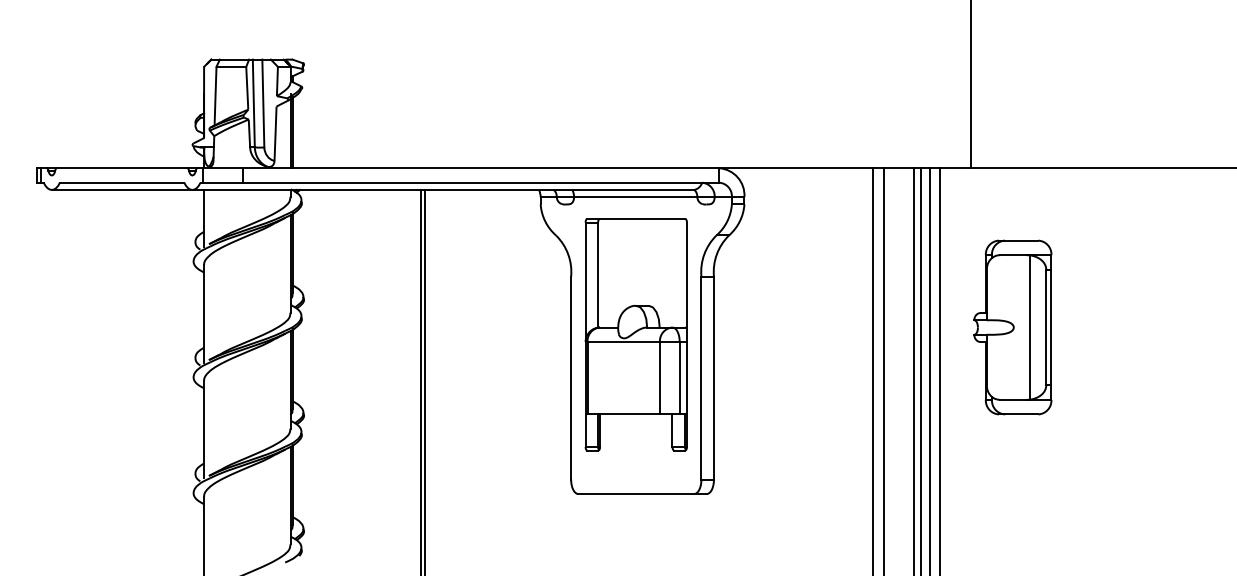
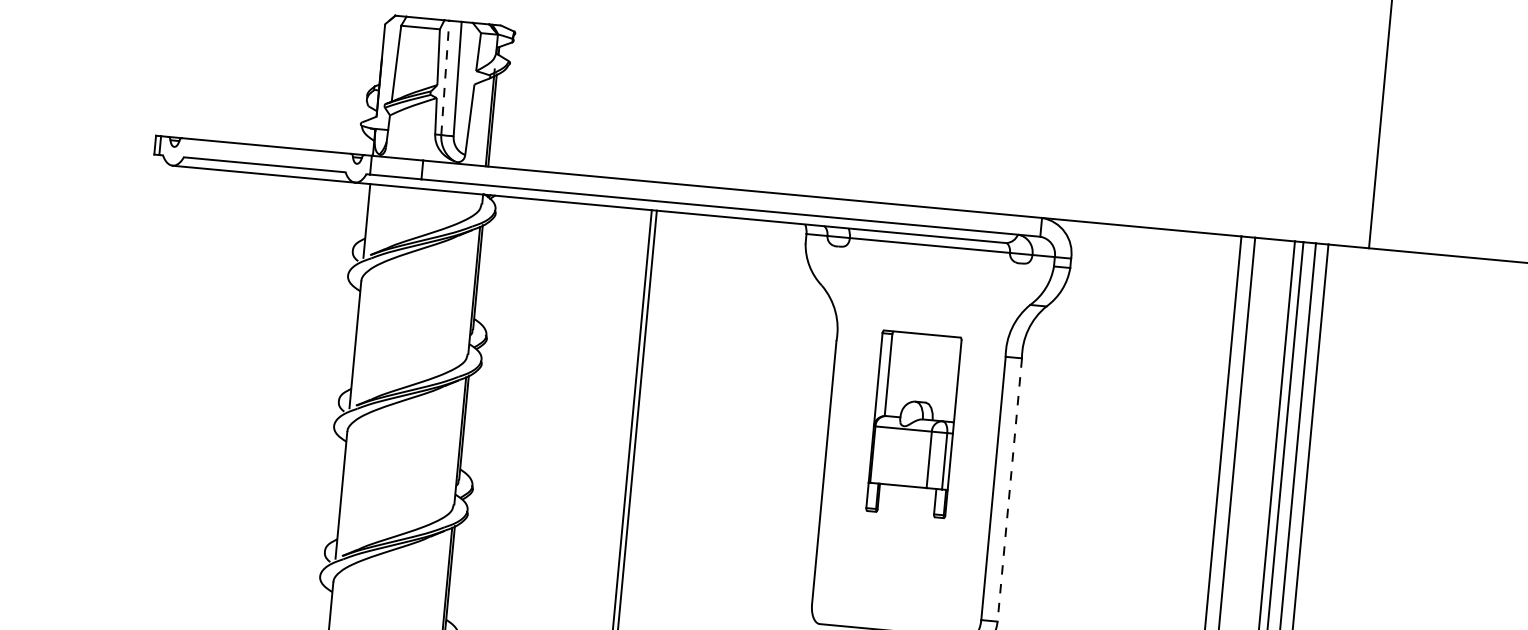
line: (253, 103) -> (444, 77), solid -> dashed
part: (1012, 327) -> (1403, 460), removed
part: (635, 334) -> (913, 423), size x0.6
line: (713, 378) -> (1009, 490), solid -> dashed

